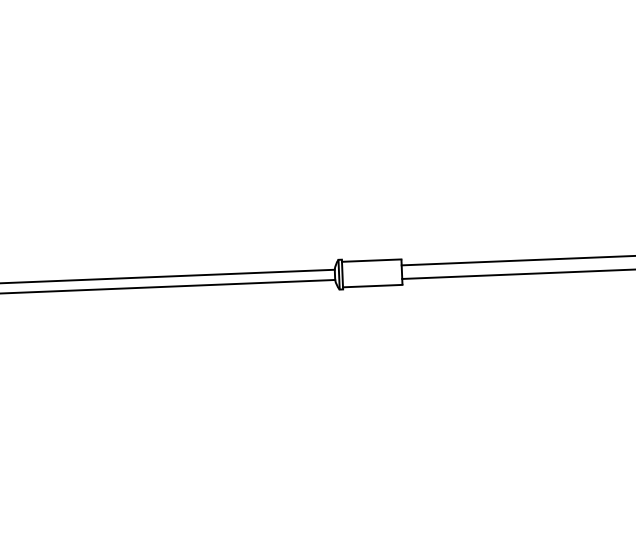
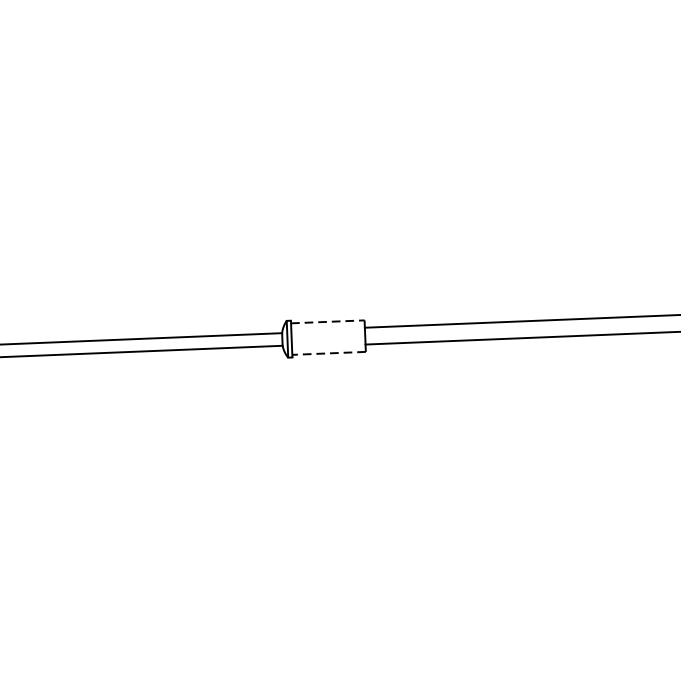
line: (371, 260) -> (327, 321), solid -> dashed
line: (372, 286) -> (328, 353), solid -> dashed

